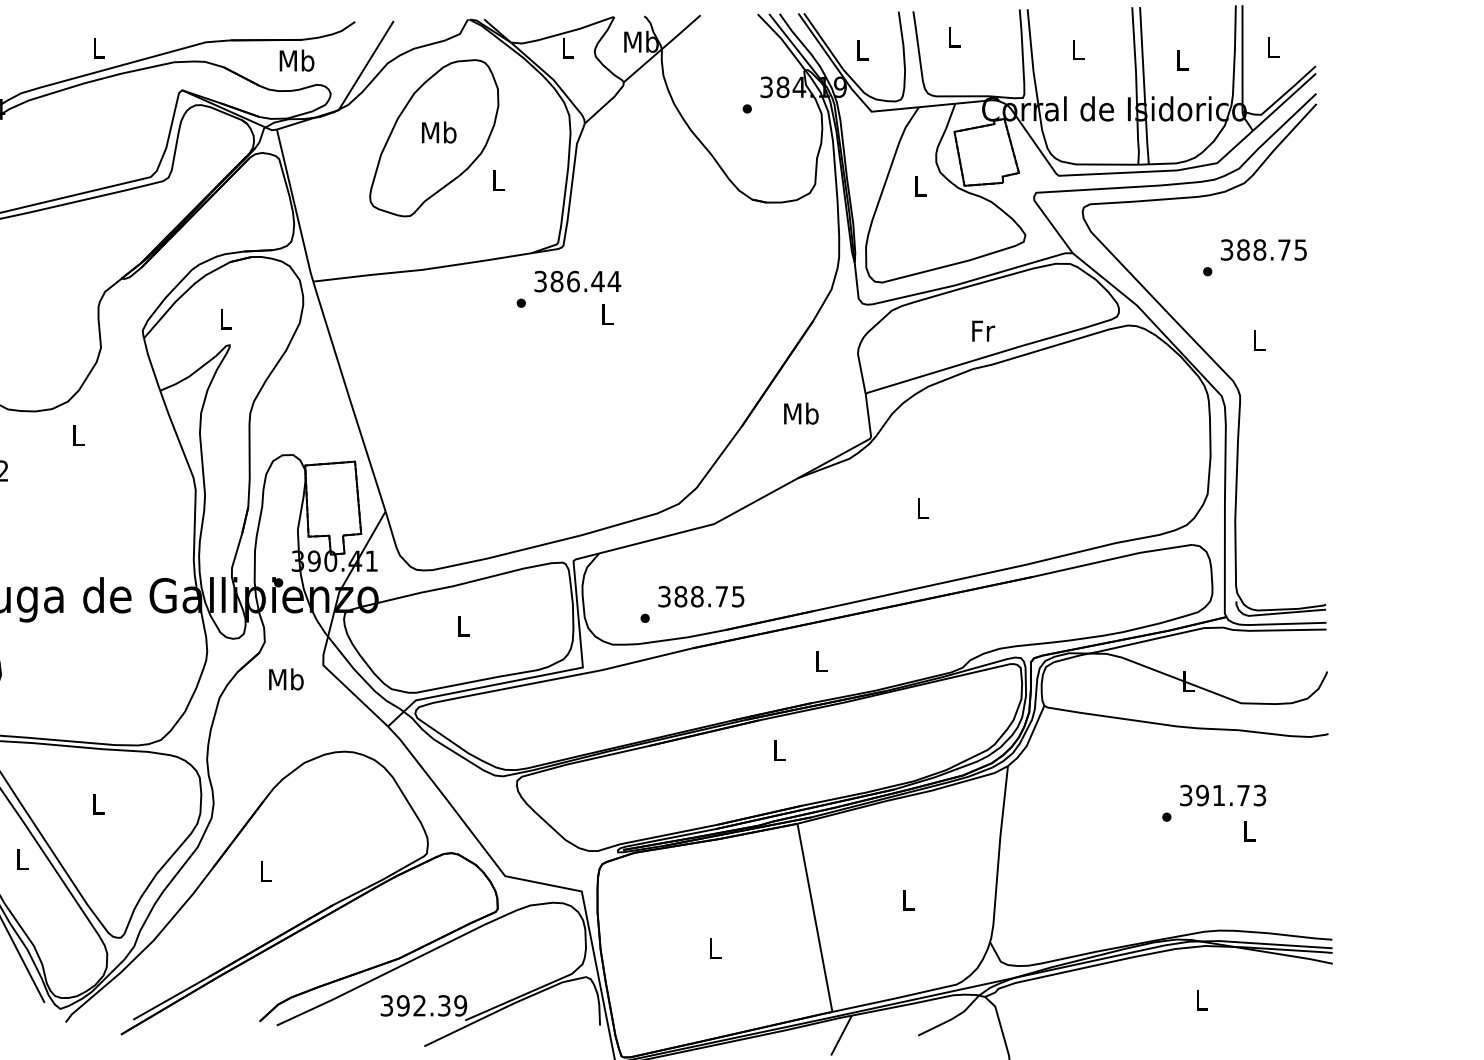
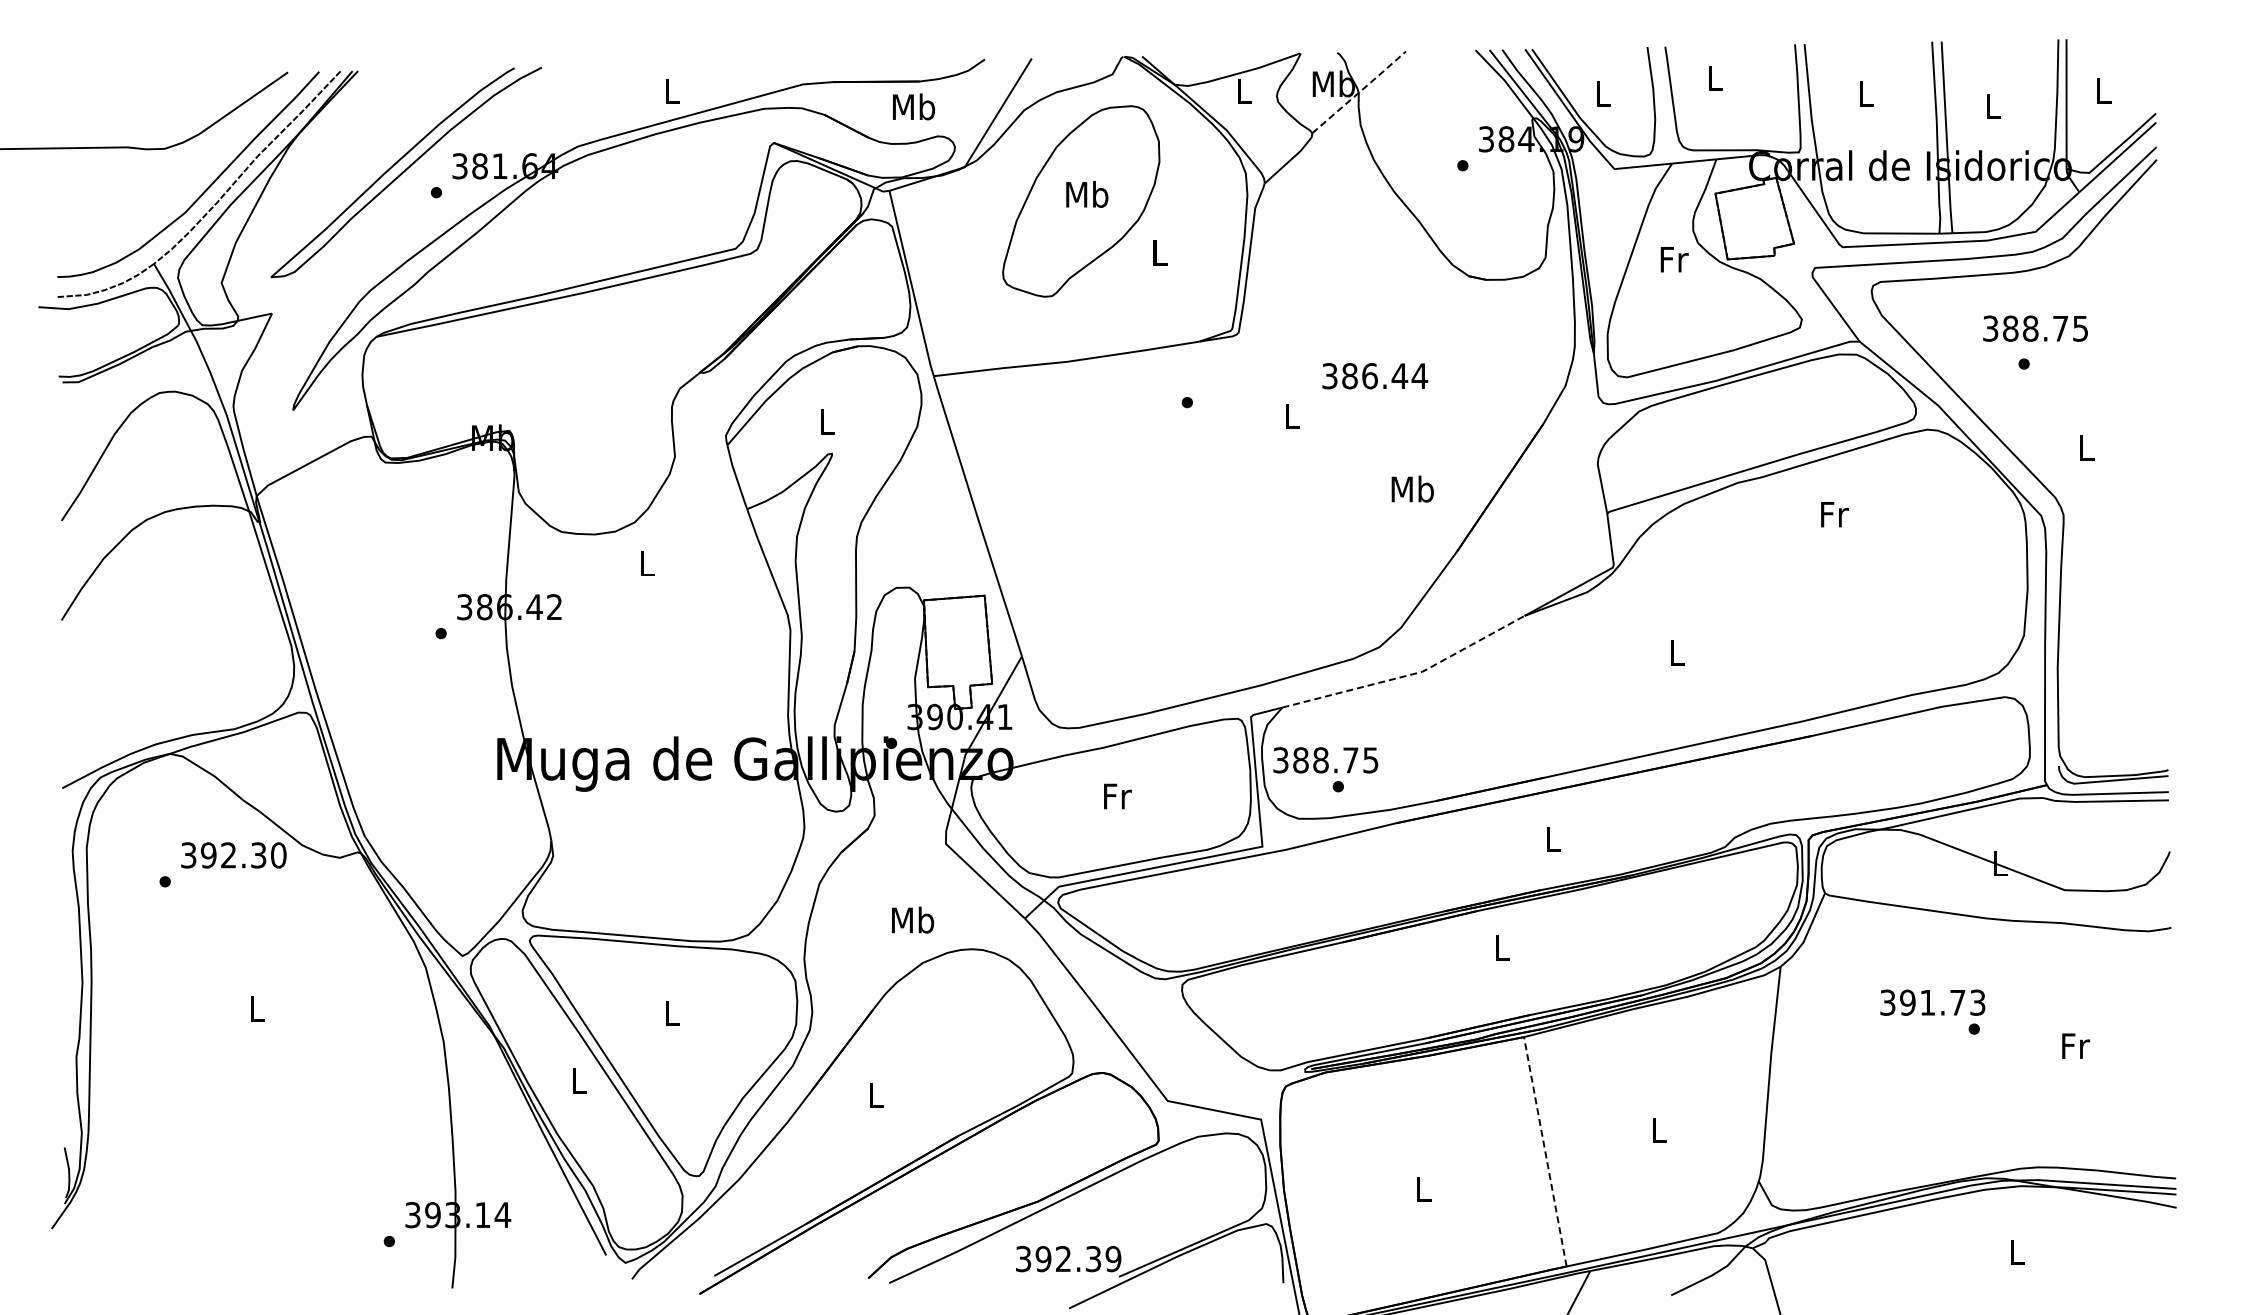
line: (662, 48) -> (1359, 92), solid -> dashed
text: (920, 185) -> (1674, 259), L -> Fr
text: (1263, 249) -> (2035, 328), moved
text: (578, 281) -> (1375, 376), moved
text: (983, 331) -> (1834, 514), moved
text: (801, 413) -> (1412, 488), moved
line: (703, 527) -> (1409, 675), solid -> dashed
text: (701, 596) -> (1325, 760), moved
text: (464, 626) -> (1117, 796), L -> Fr
text: (286, 678) -> (913, 919), moved
text: (1222, 795) -> (1932, 1002), moved
text: (1250, 830) -> (2076, 1045), L -> Fr
line: (815, 917) -> (1545, 1151), solid -> dashed

